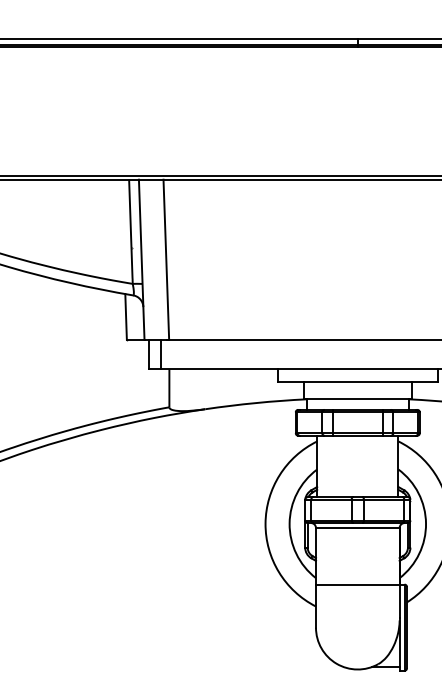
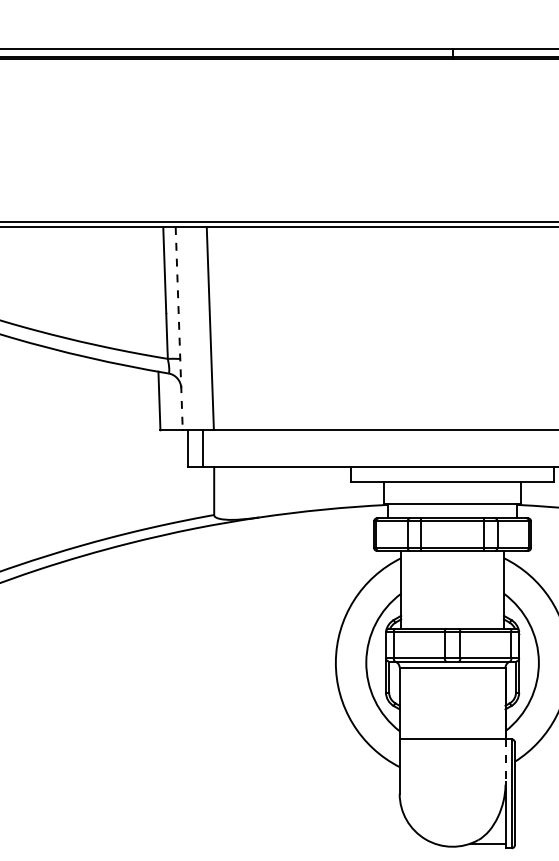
line: (141, 259) -> (179, 328), solid -> dashed
line: (399, 601) -> (505, 760), solid -> dashed

